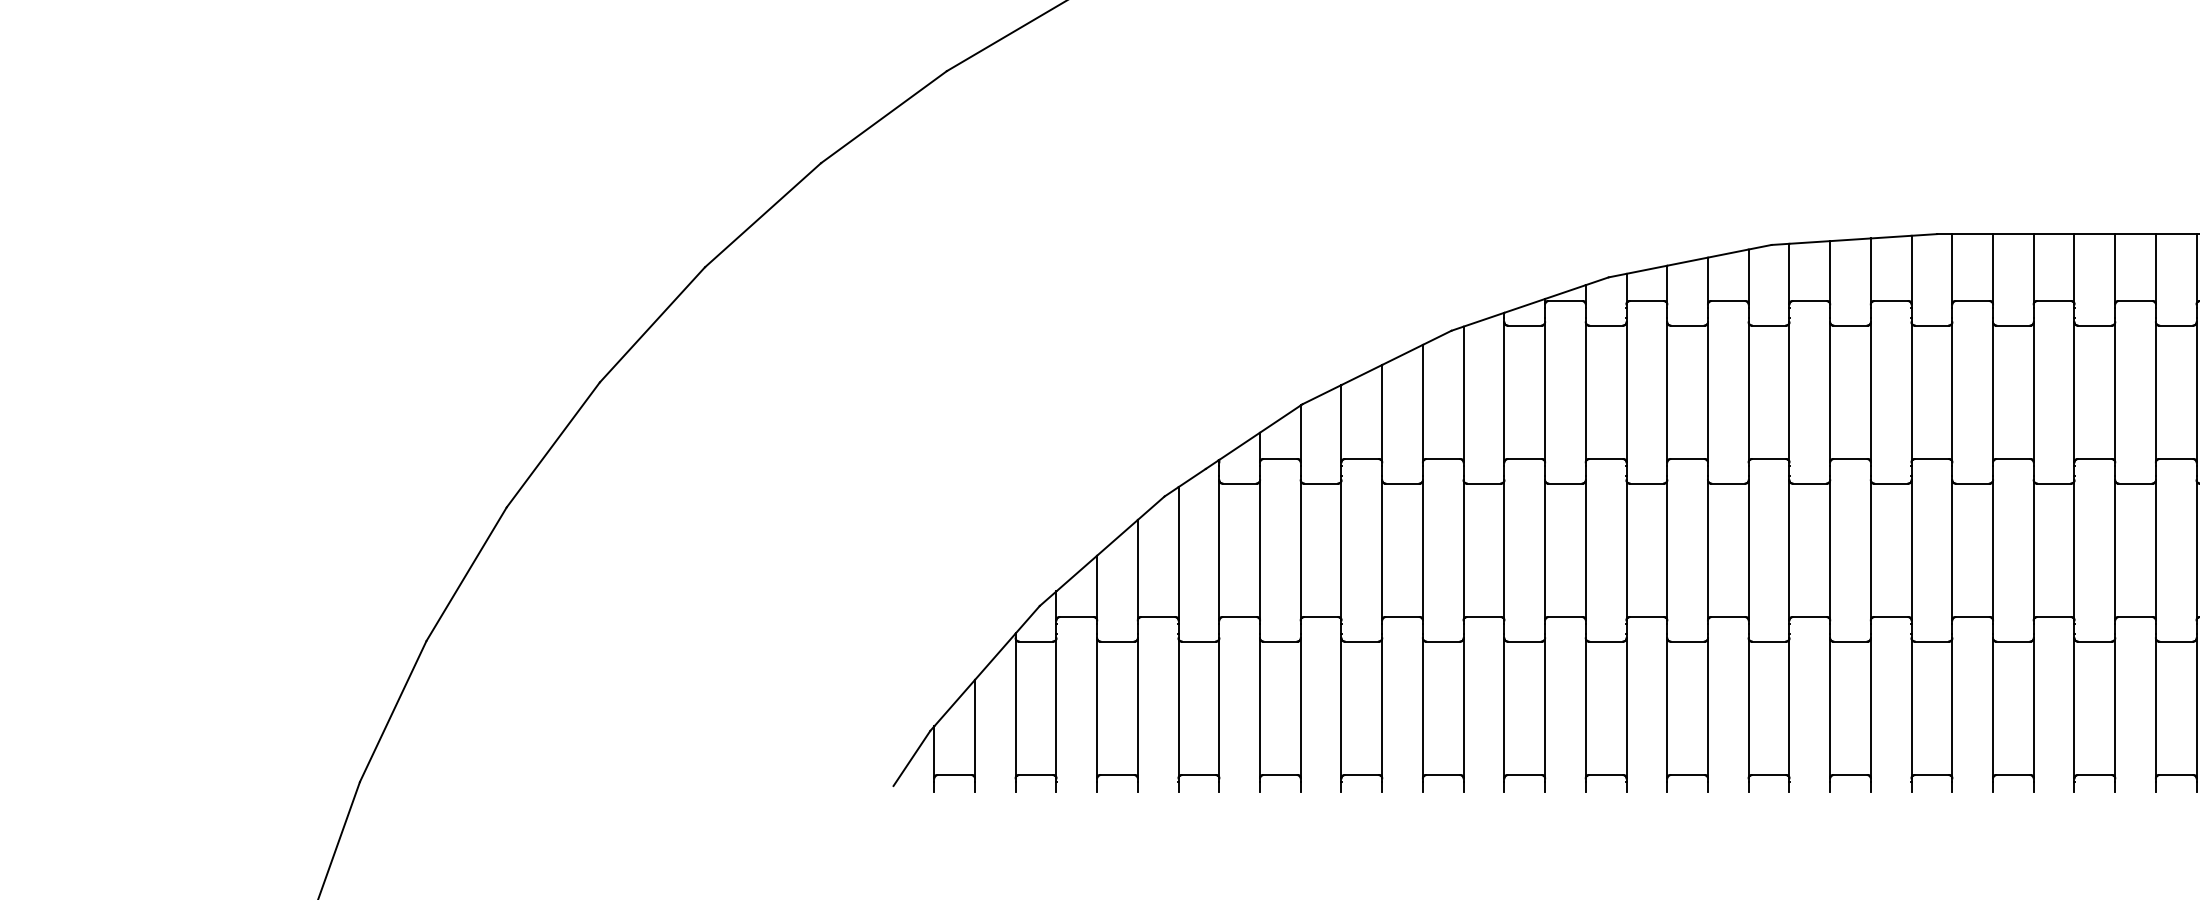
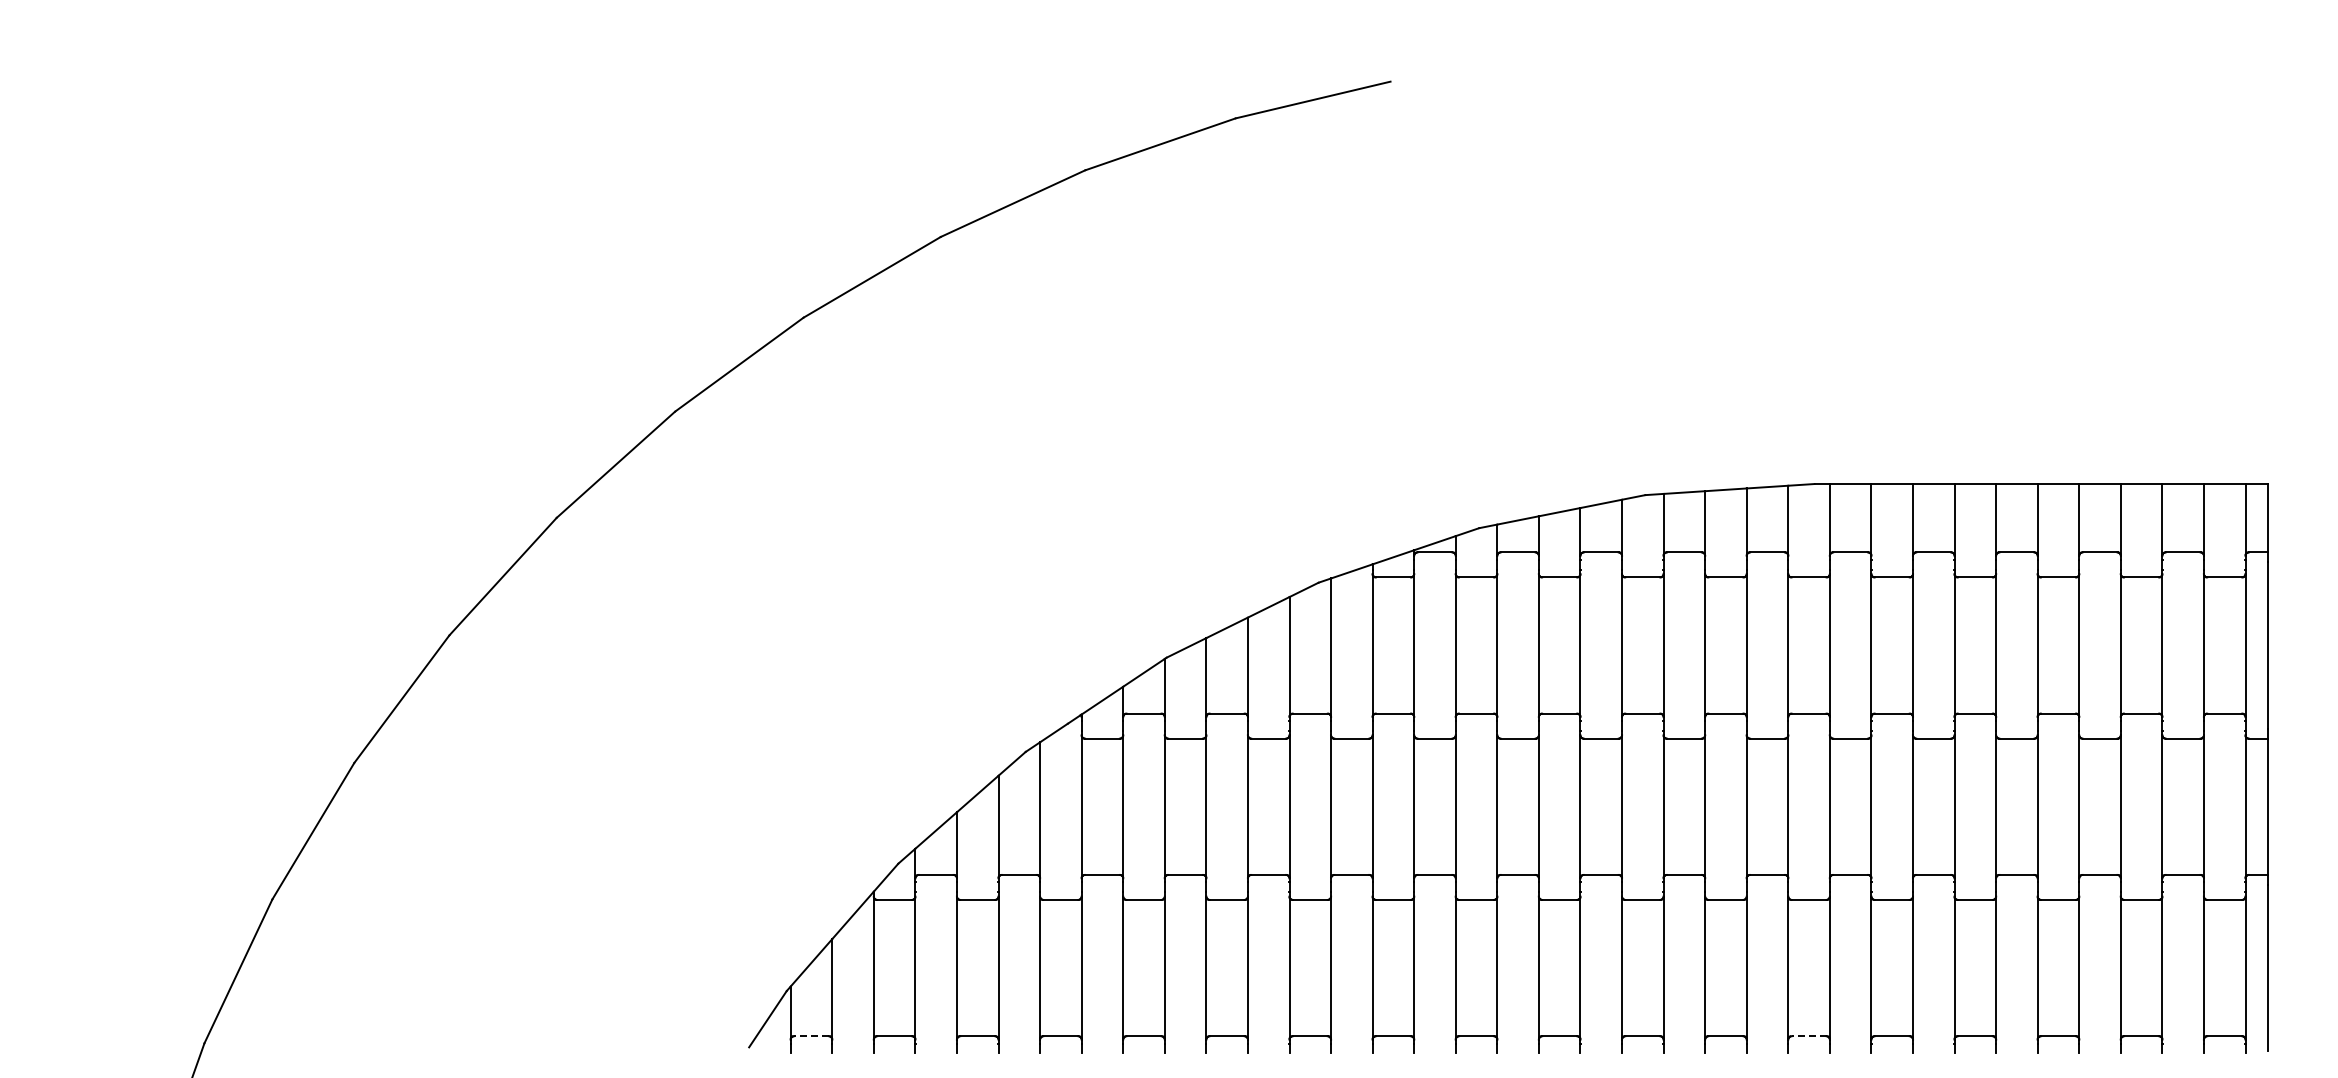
line: (953, 775) -> (810, 1036), solid -> dashed
line: (1931, 775) -> (1808, 1036), solid -> dashed

